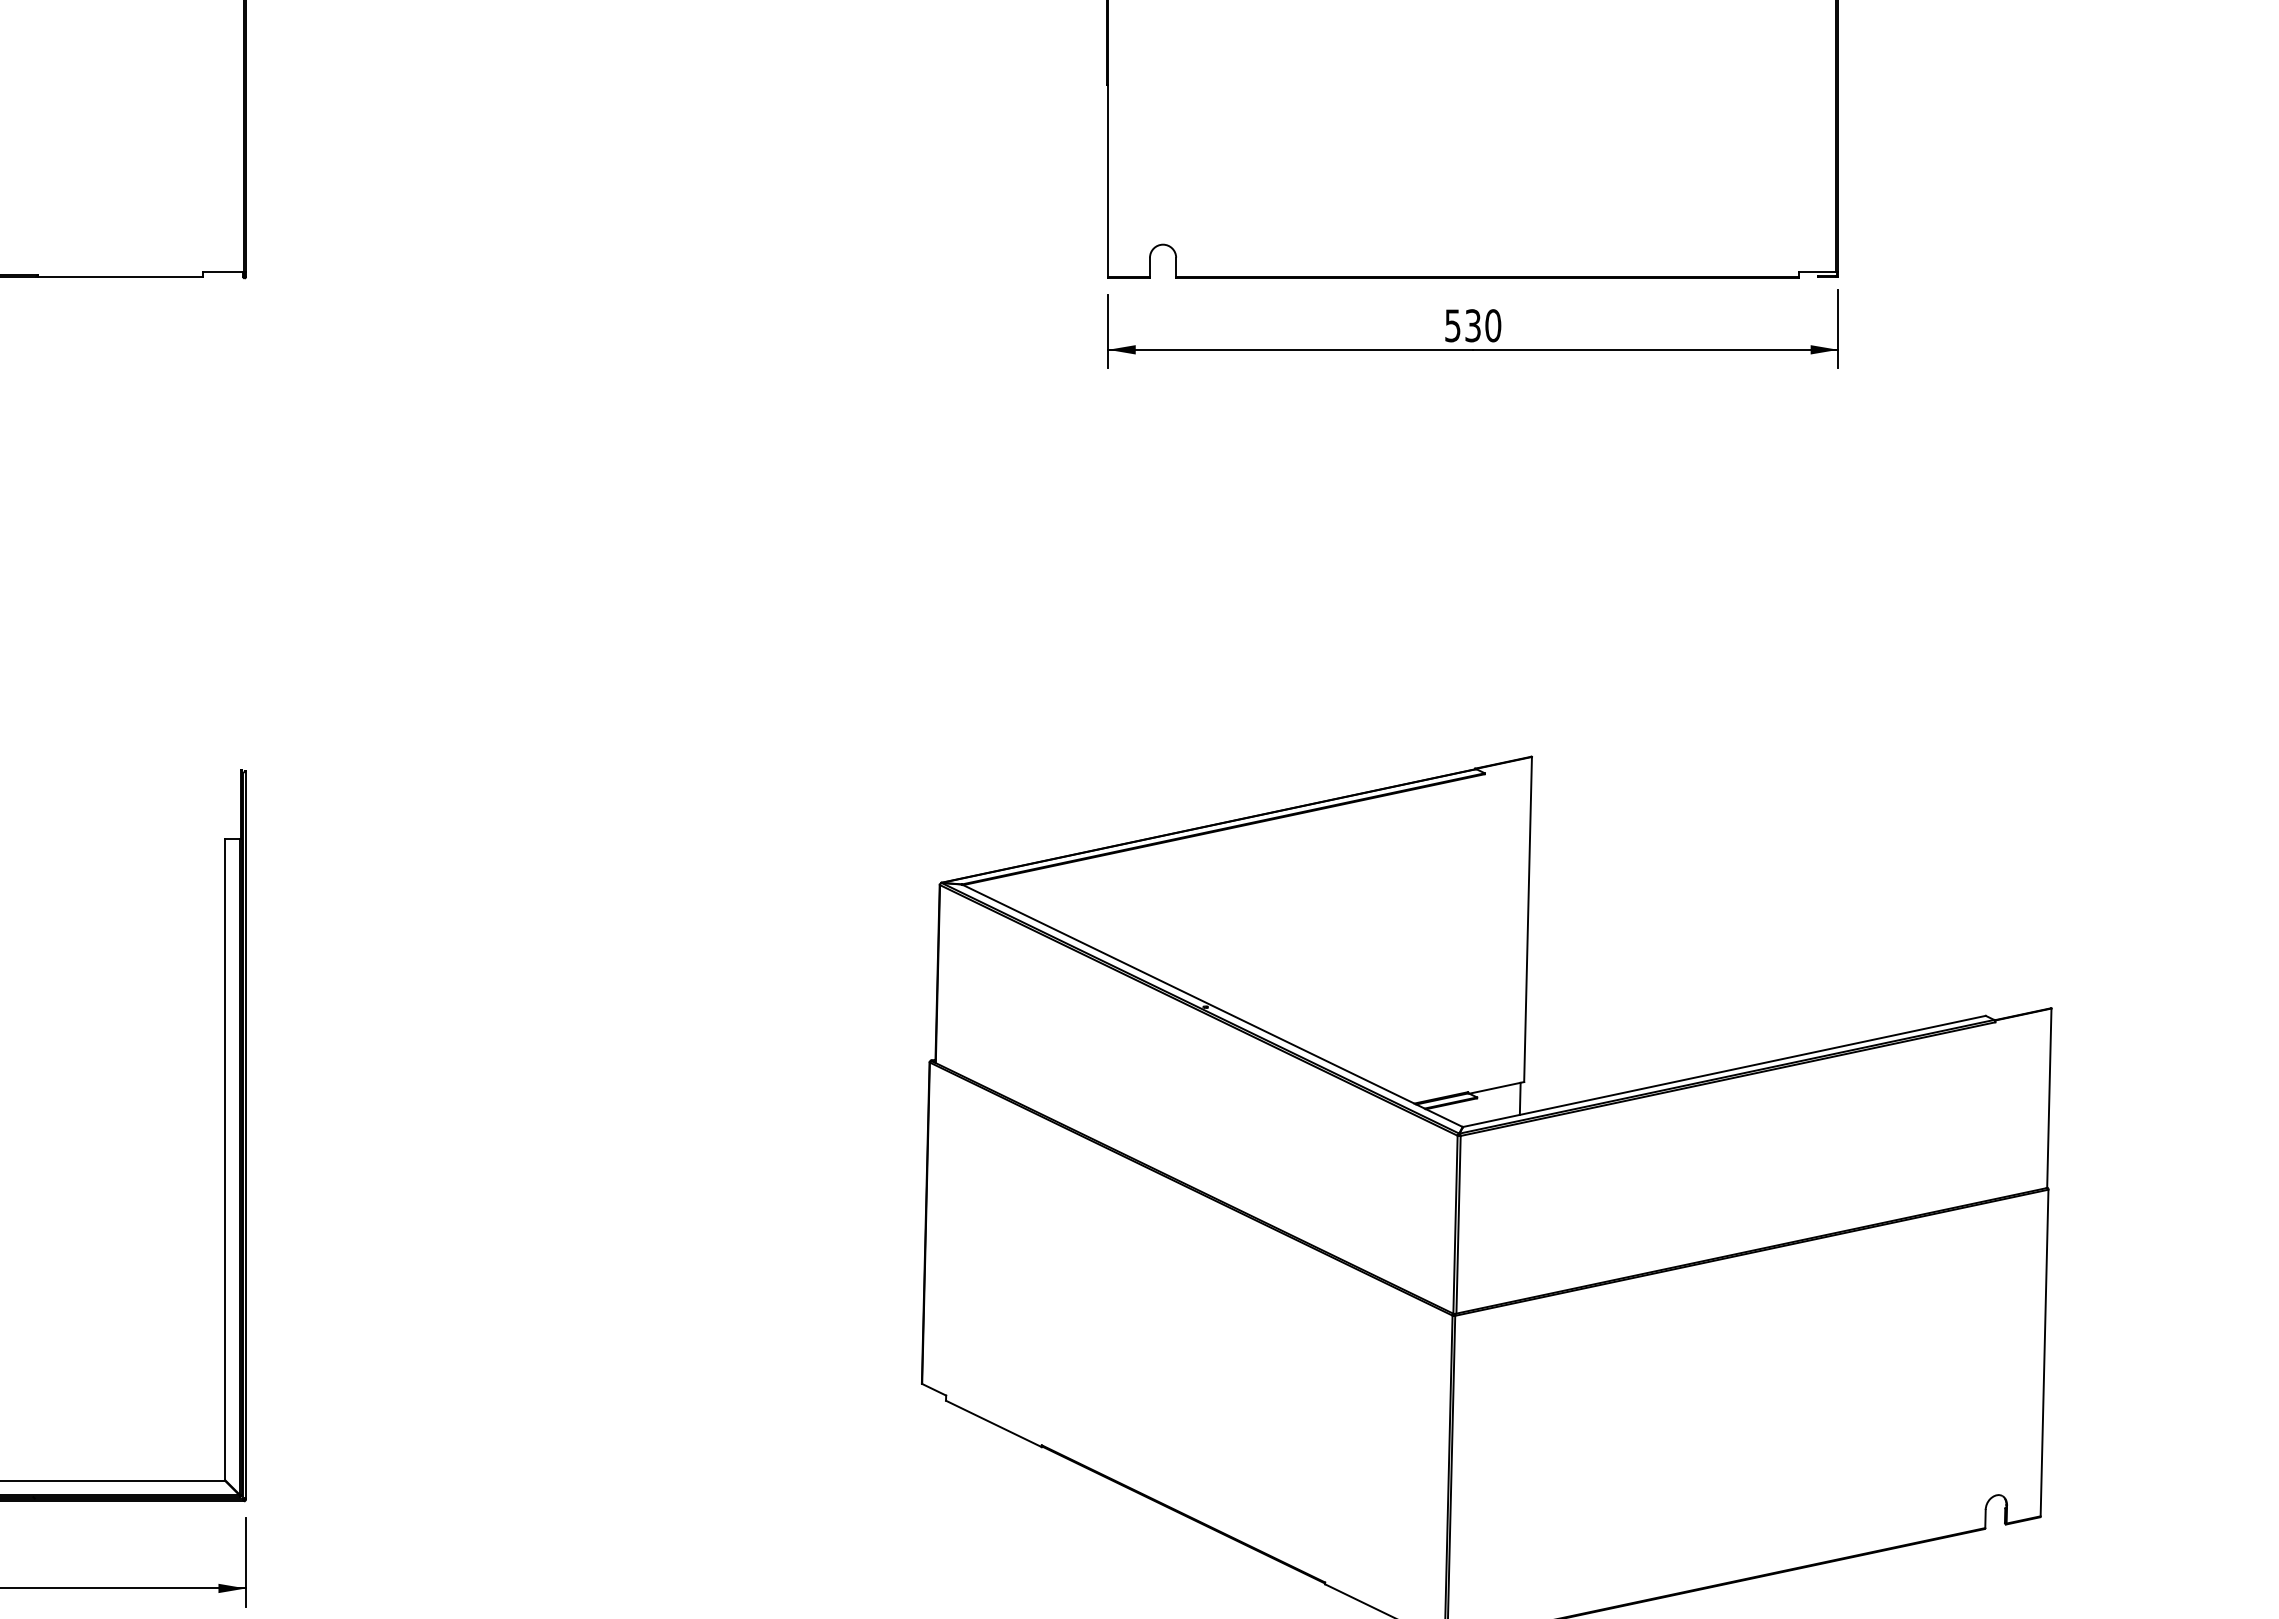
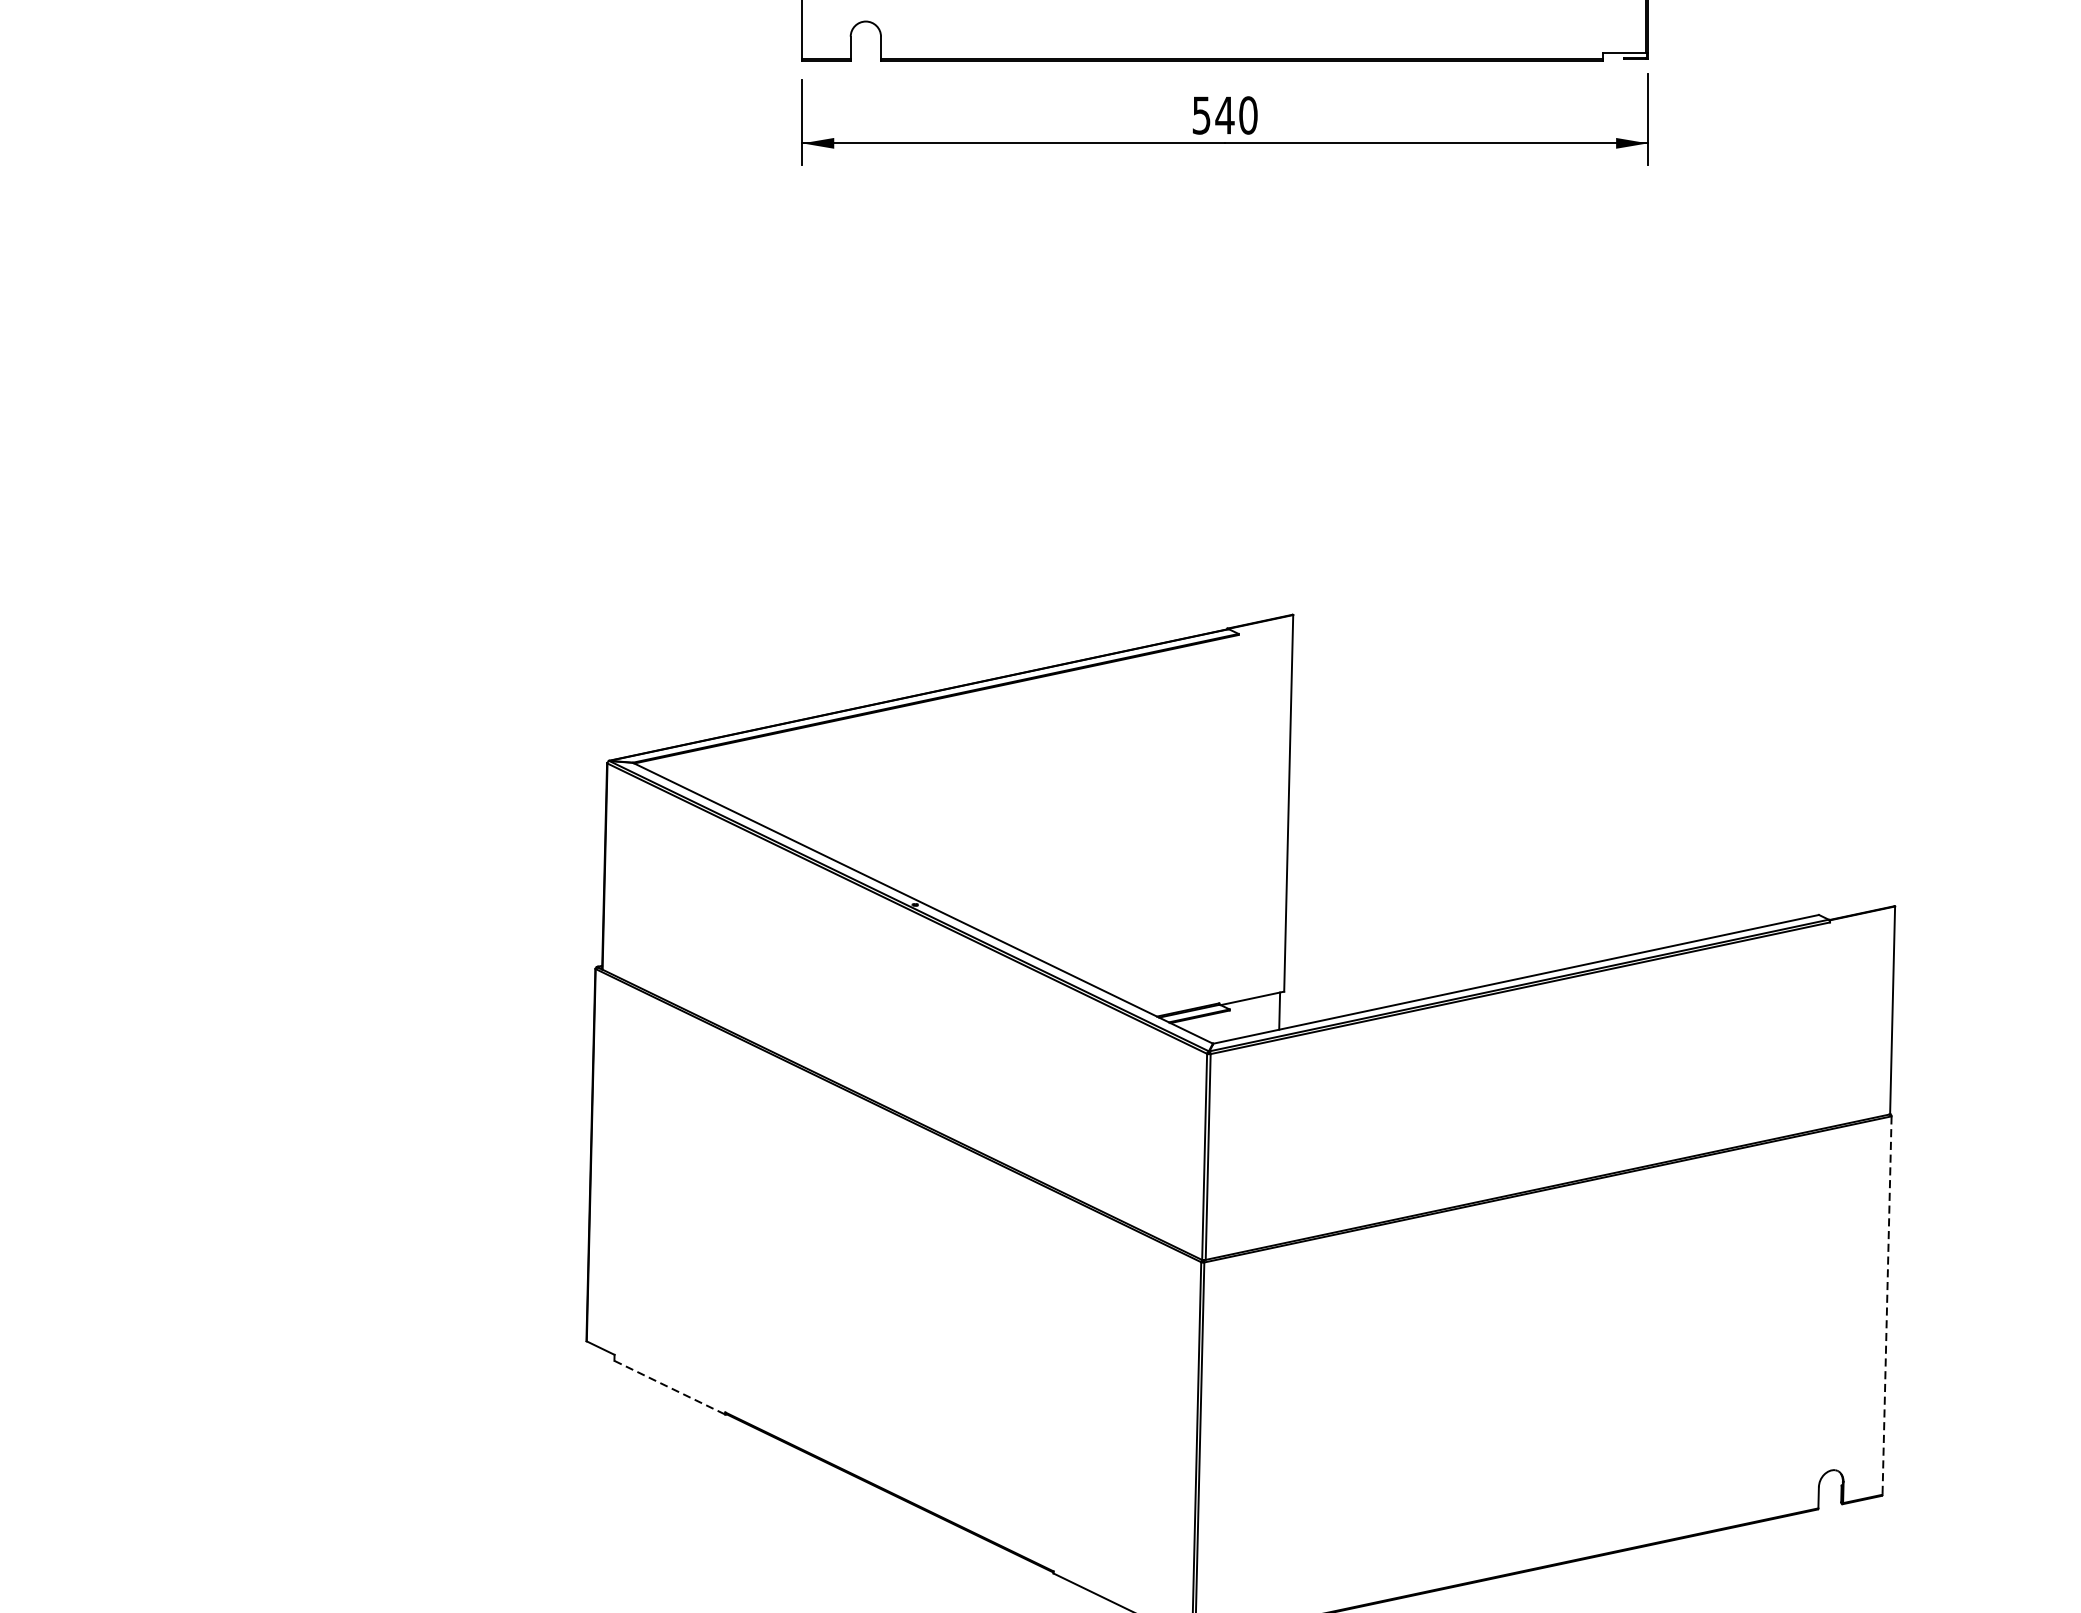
text: (1472, 325) -> (1224, 115), 530 -> 540
line: (2044, 1353) -> (1887, 1306), solid -> dashed
line: (994, 1424) -> (670, 1388), solid -> dashed

